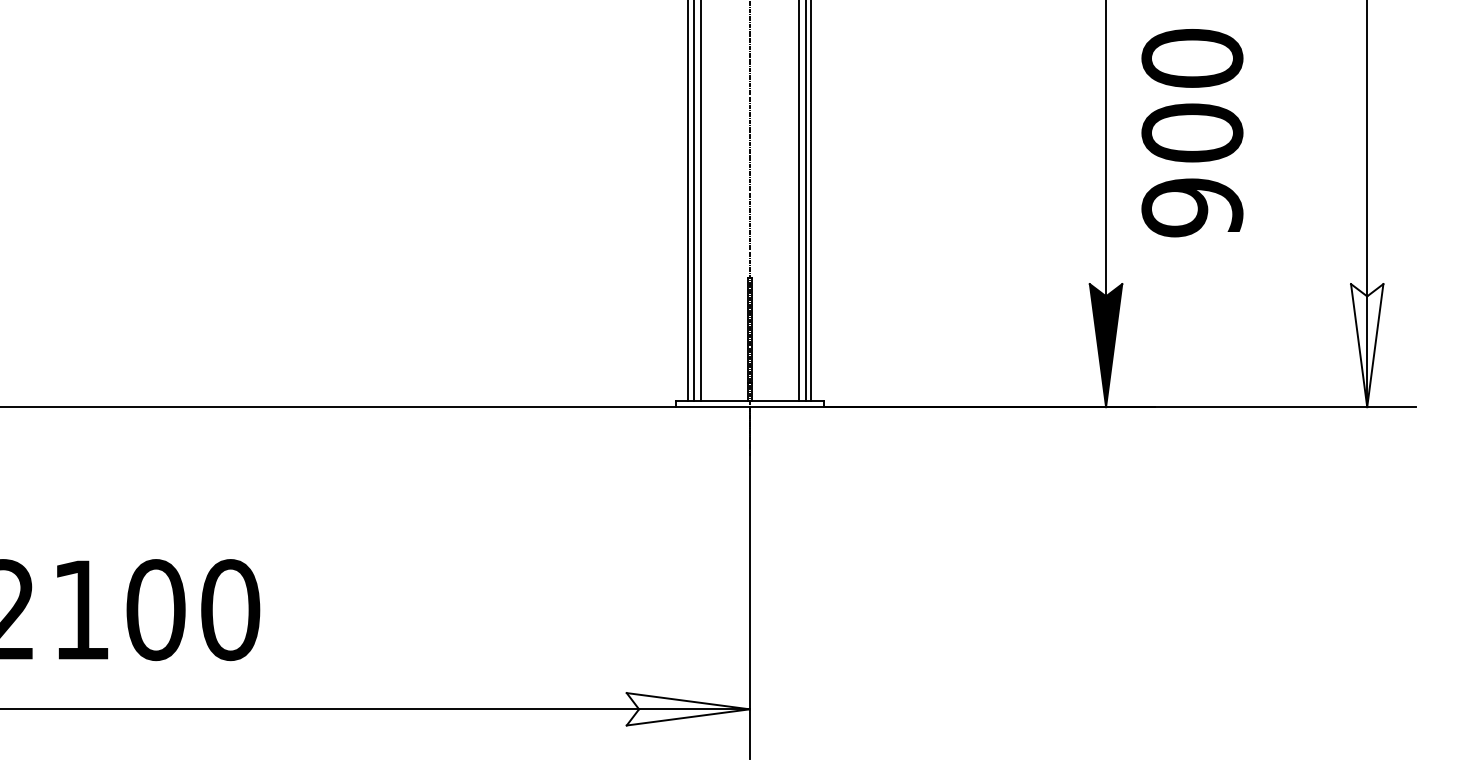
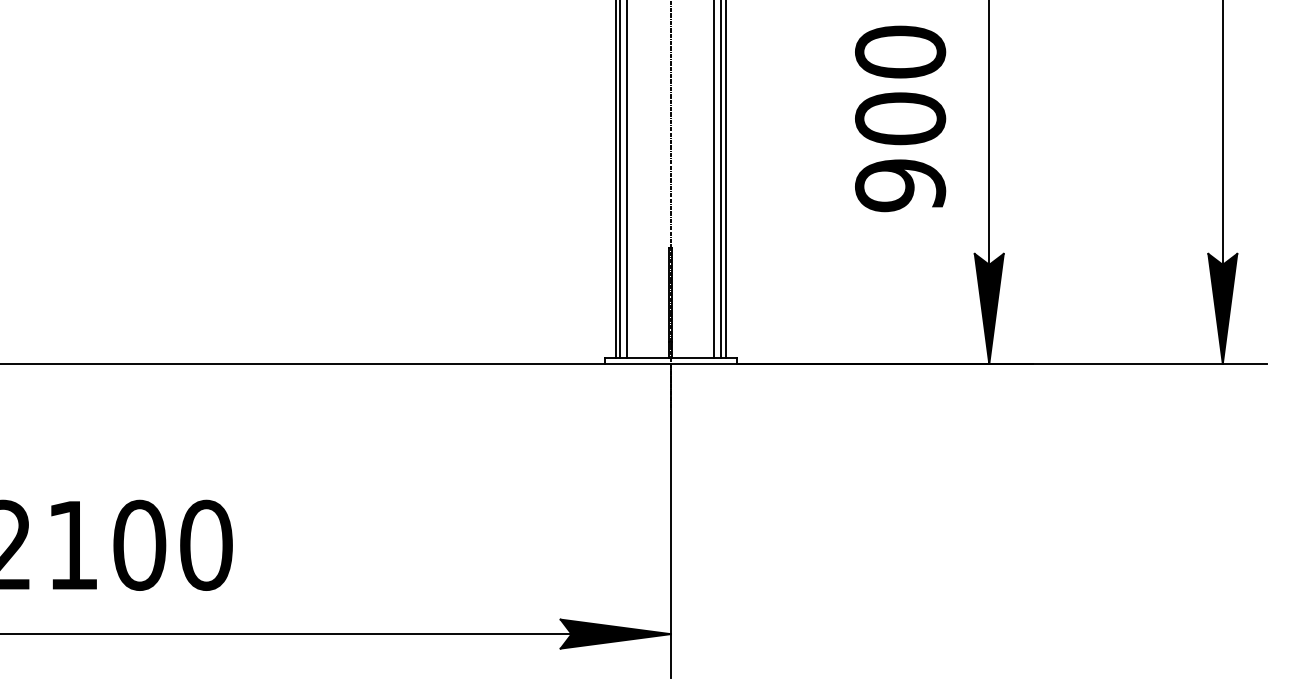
text: (1192, 132) -> (900, 118), moved
fill: (1366, 345) -> (1222, 308), added
fill: (688, 708) -> (615, 633), added

